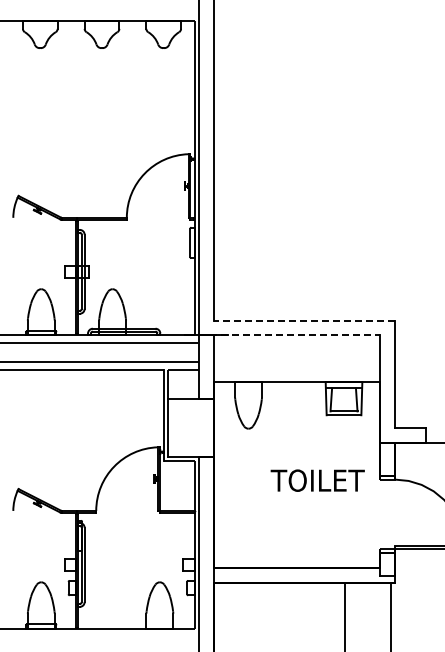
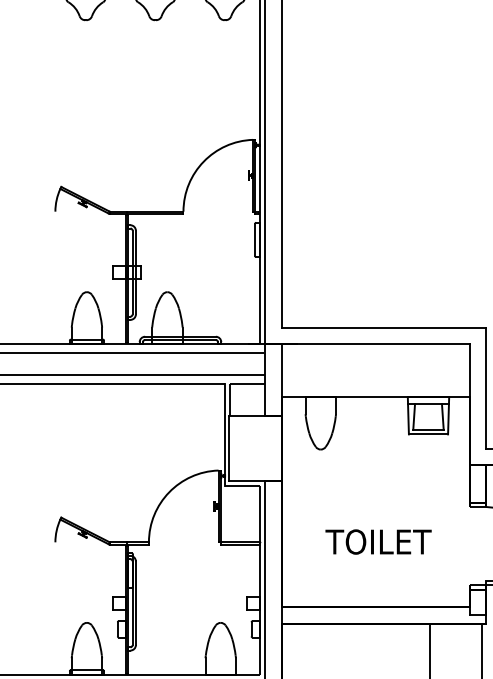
line: (304, 320) -> (383, 327), dashed -> solid
line: (289, 335) -> (366, 344), dashed -> solid
text: (317, 480) -> (378, 541), moved

